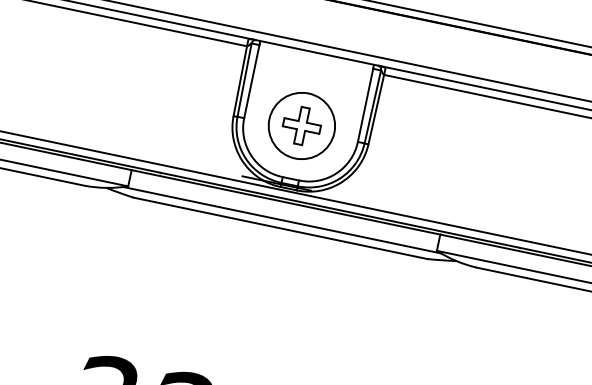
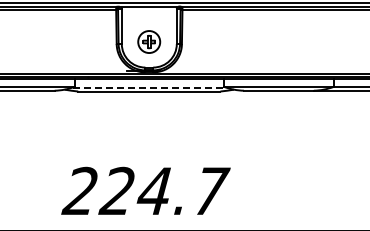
part: (300, 124) -> (148, 41), size x0.7
line: (282, 220) -> (149, 87), solid -> dashed

